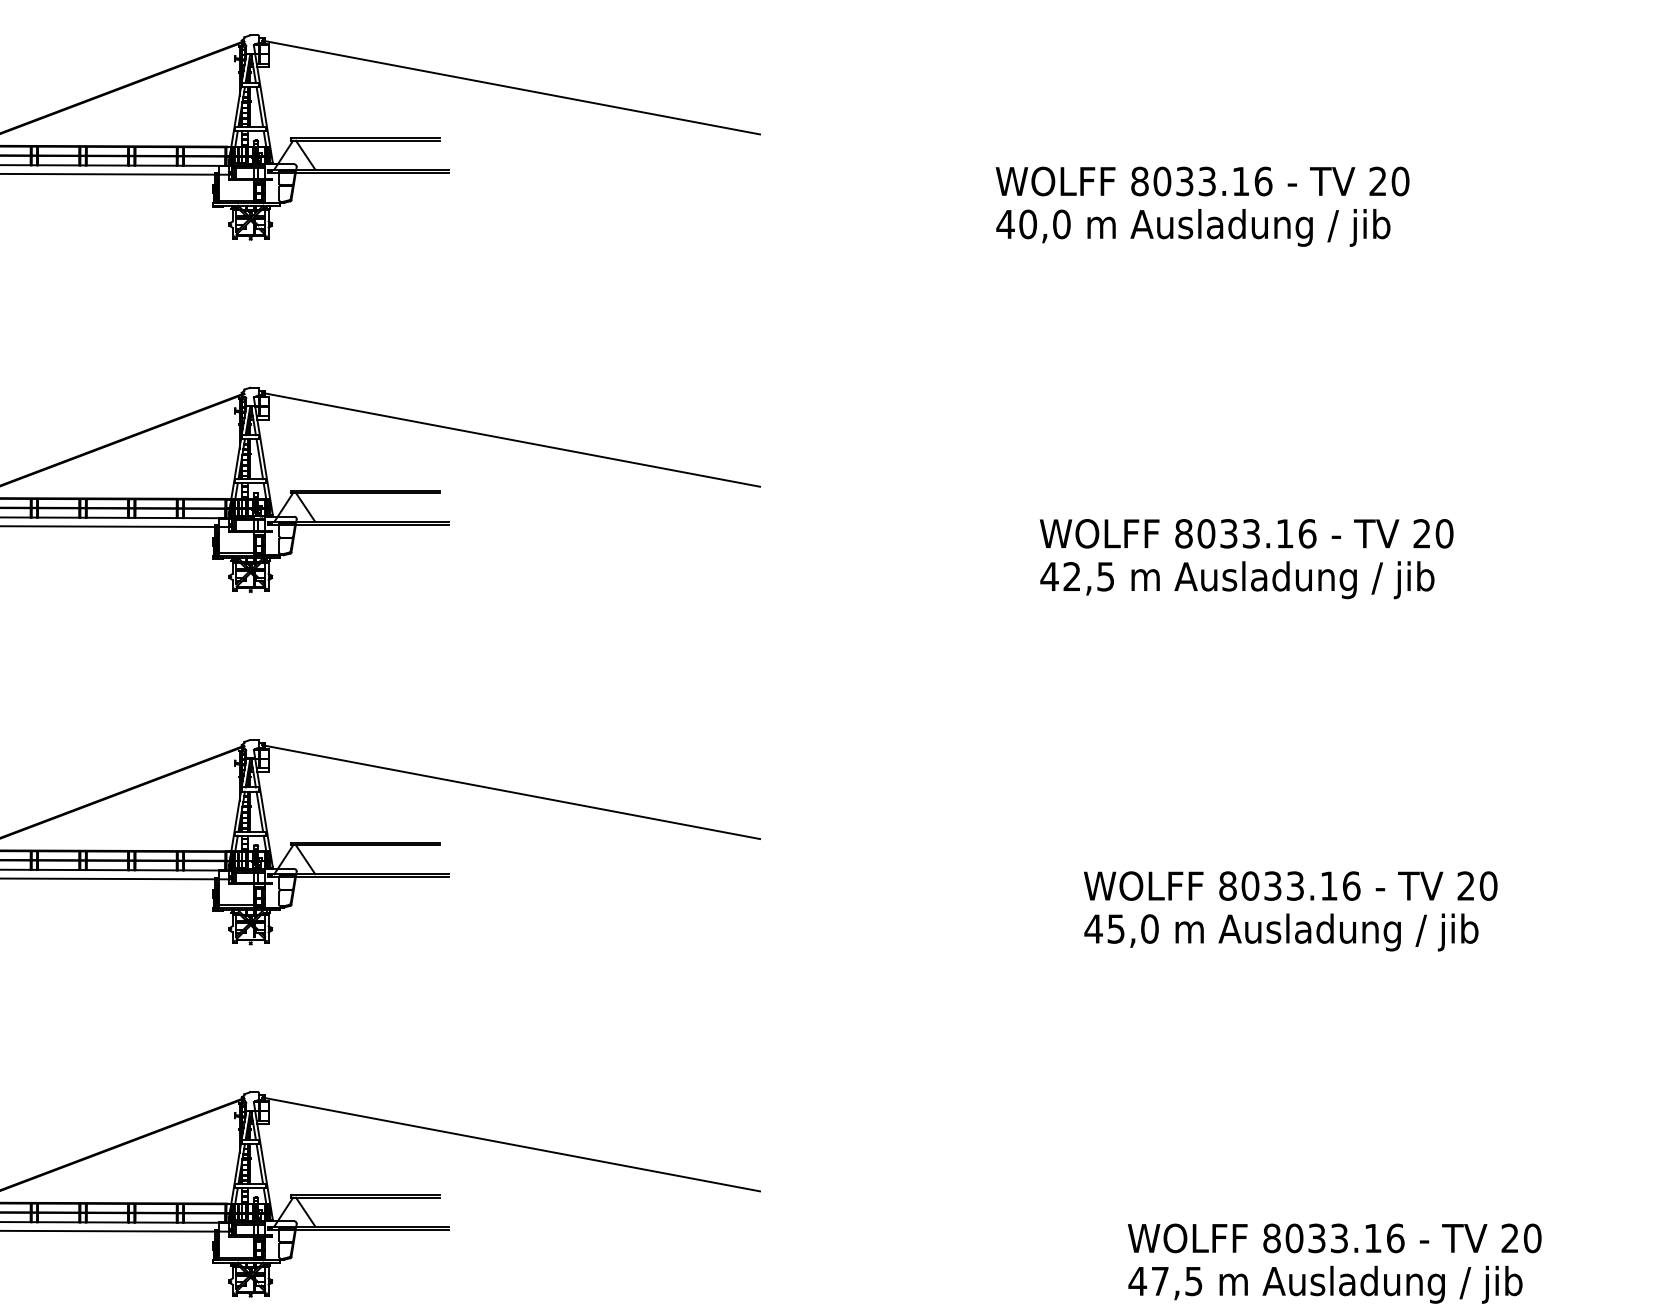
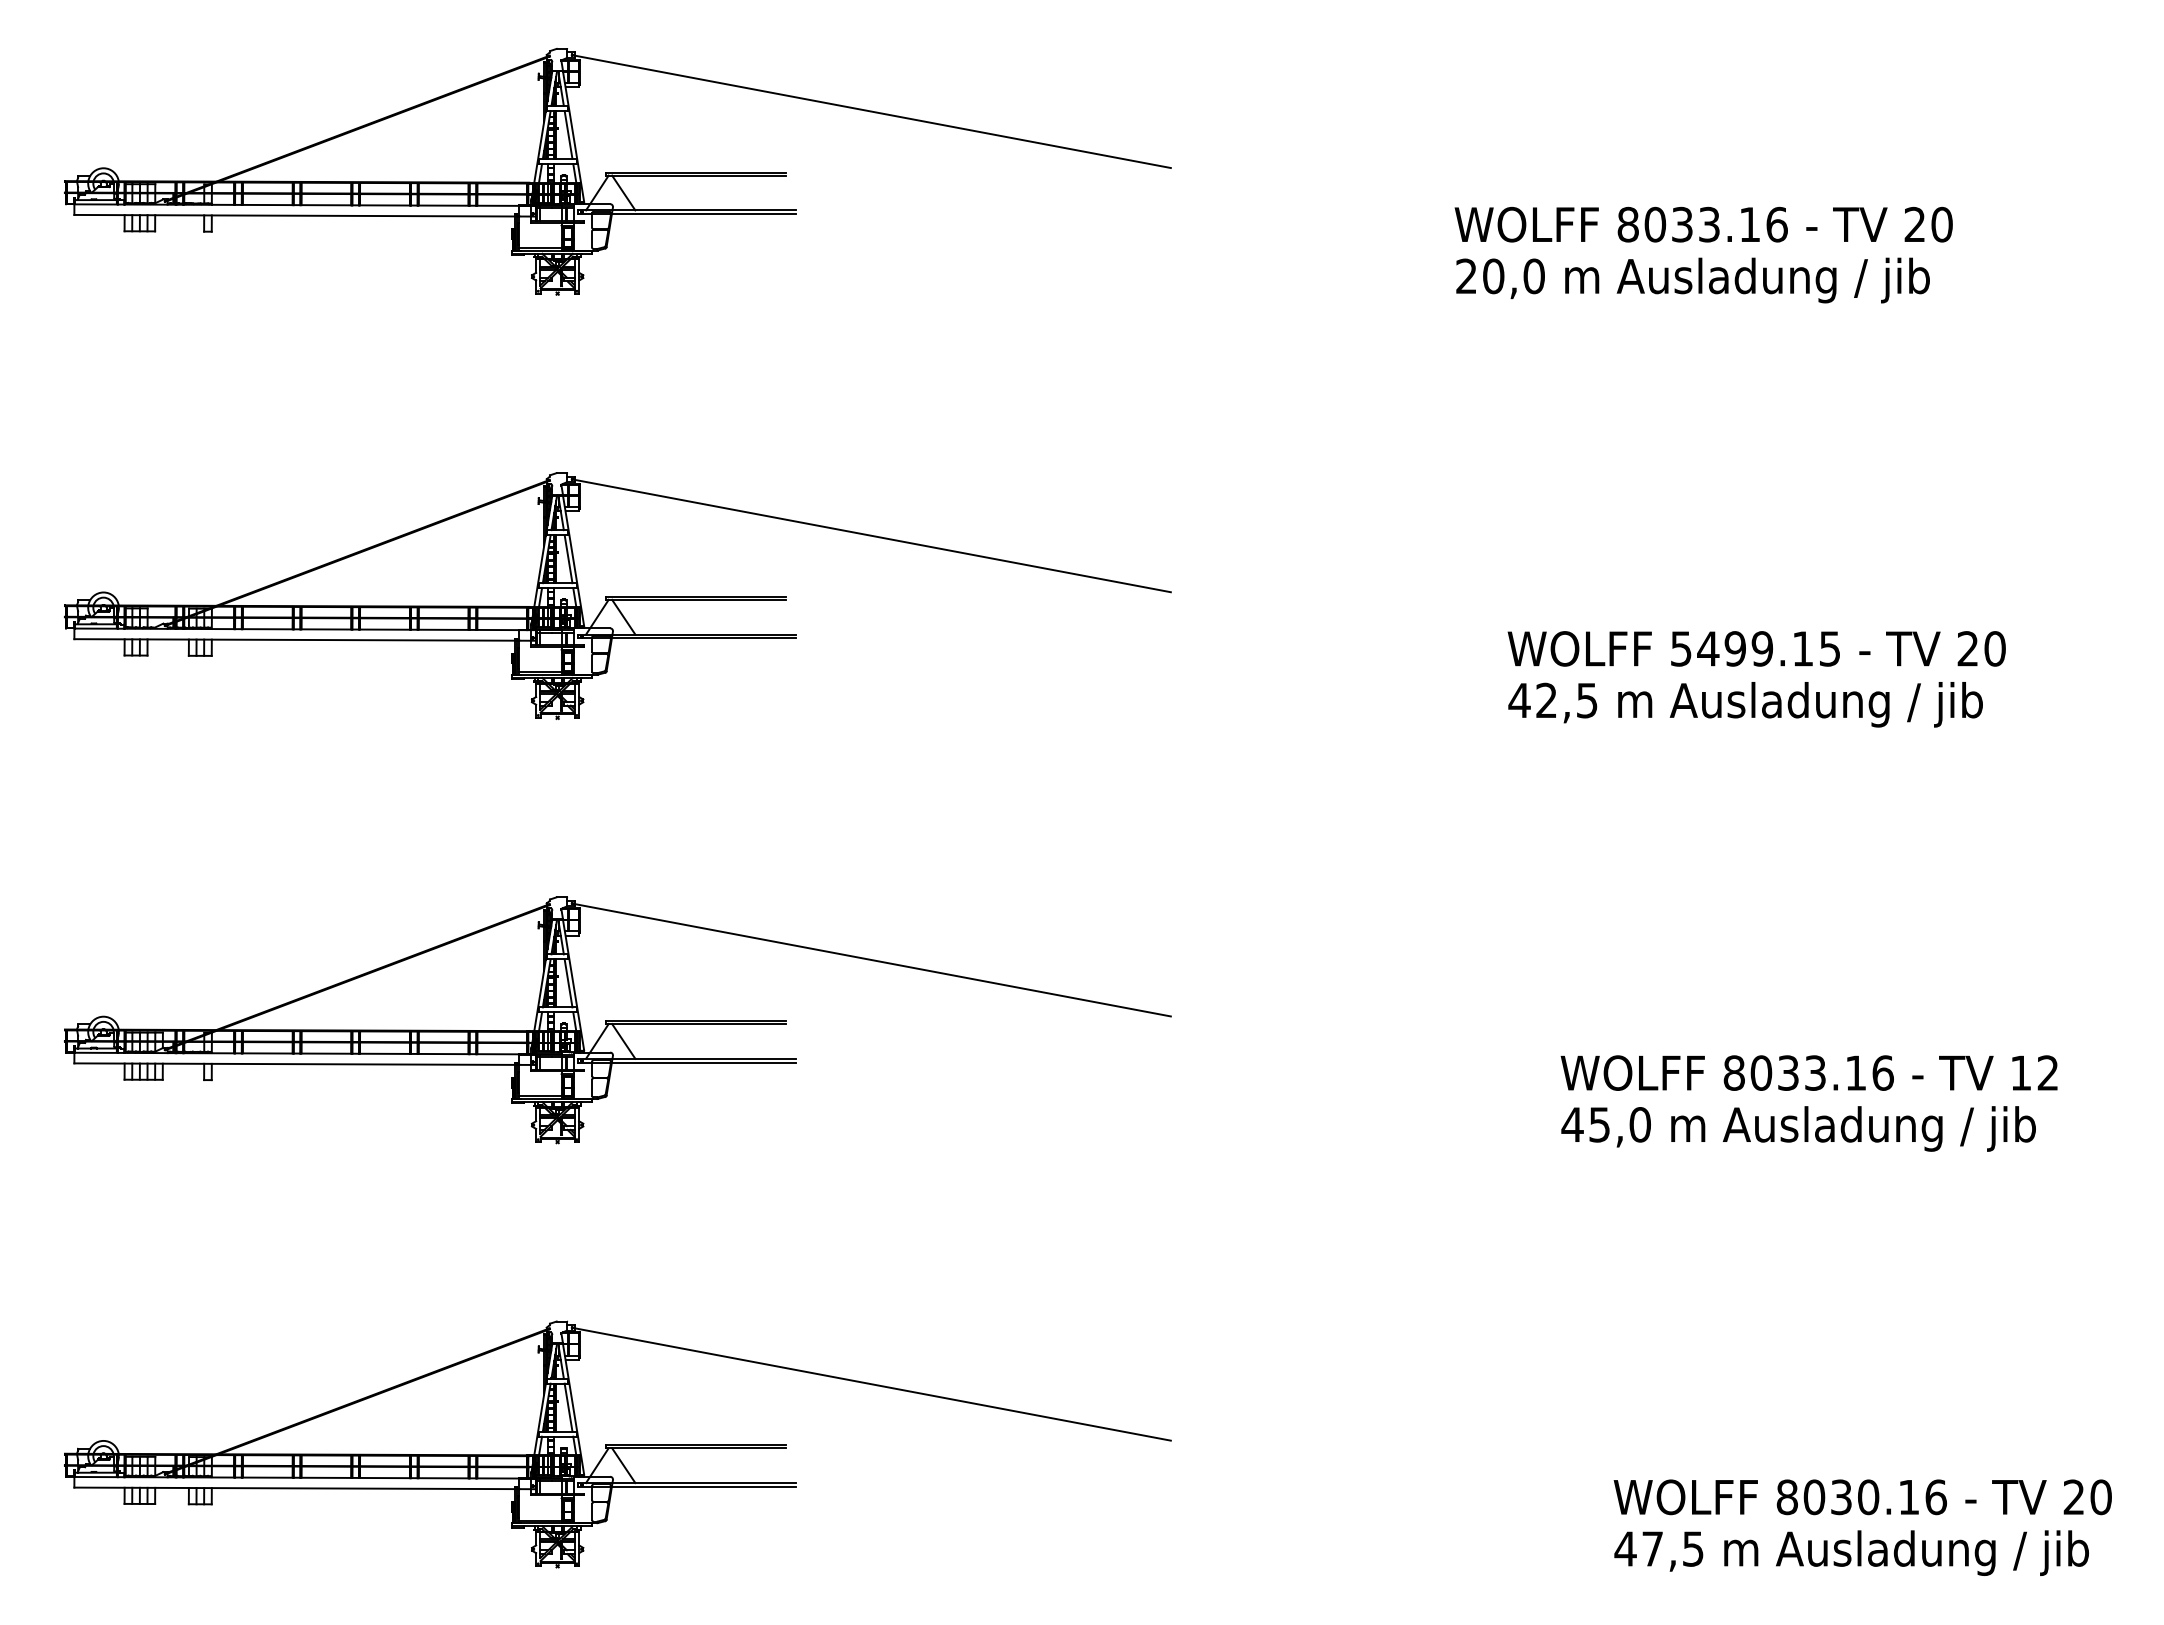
text: (1005, 223) -> (1466, 275), 40,0 -> 20,0
text: (1245, 533) -> (1755, 648), 8033.16 -> 5499.15
text: (1477, 885) -> (2034, 1072), 20 -> 12
text: (1339, 1238) -> (1868, 1497), 8033.16 -> 8030.16

